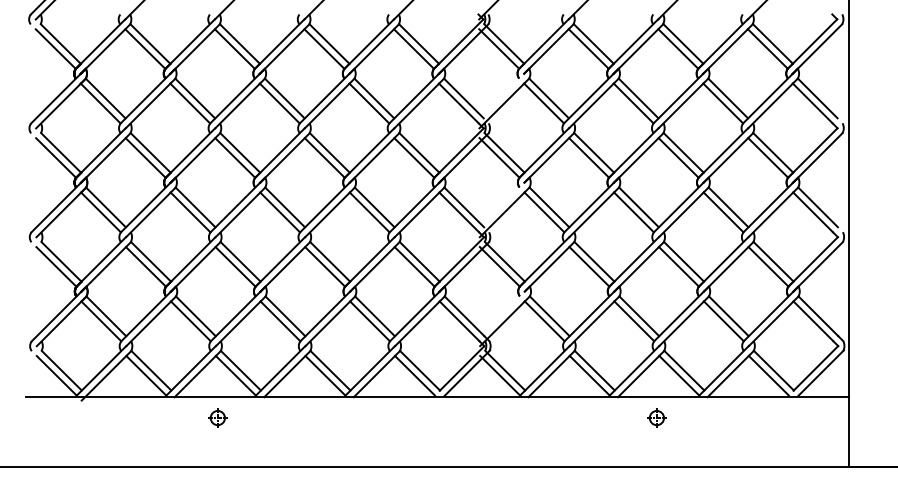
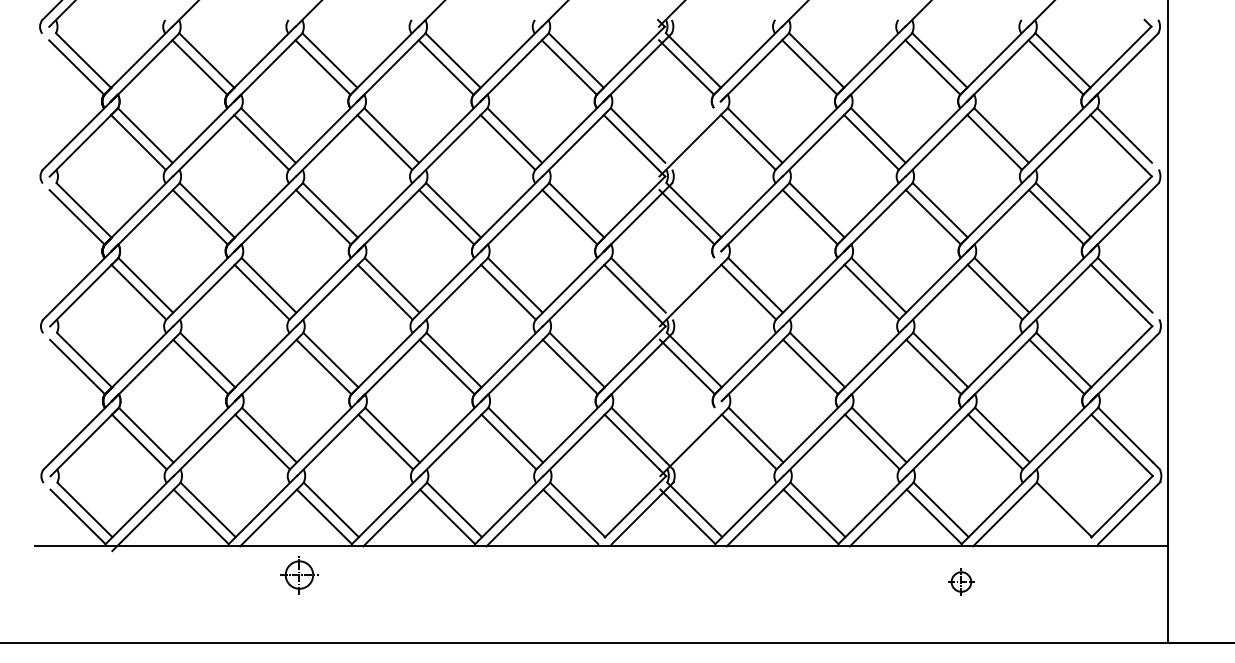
line: (768, 375) -> (1056, 516), removed
part: (217, 417) -> (299, 574), size x1.4
part: (656, 417) -> (961, 581), moved

